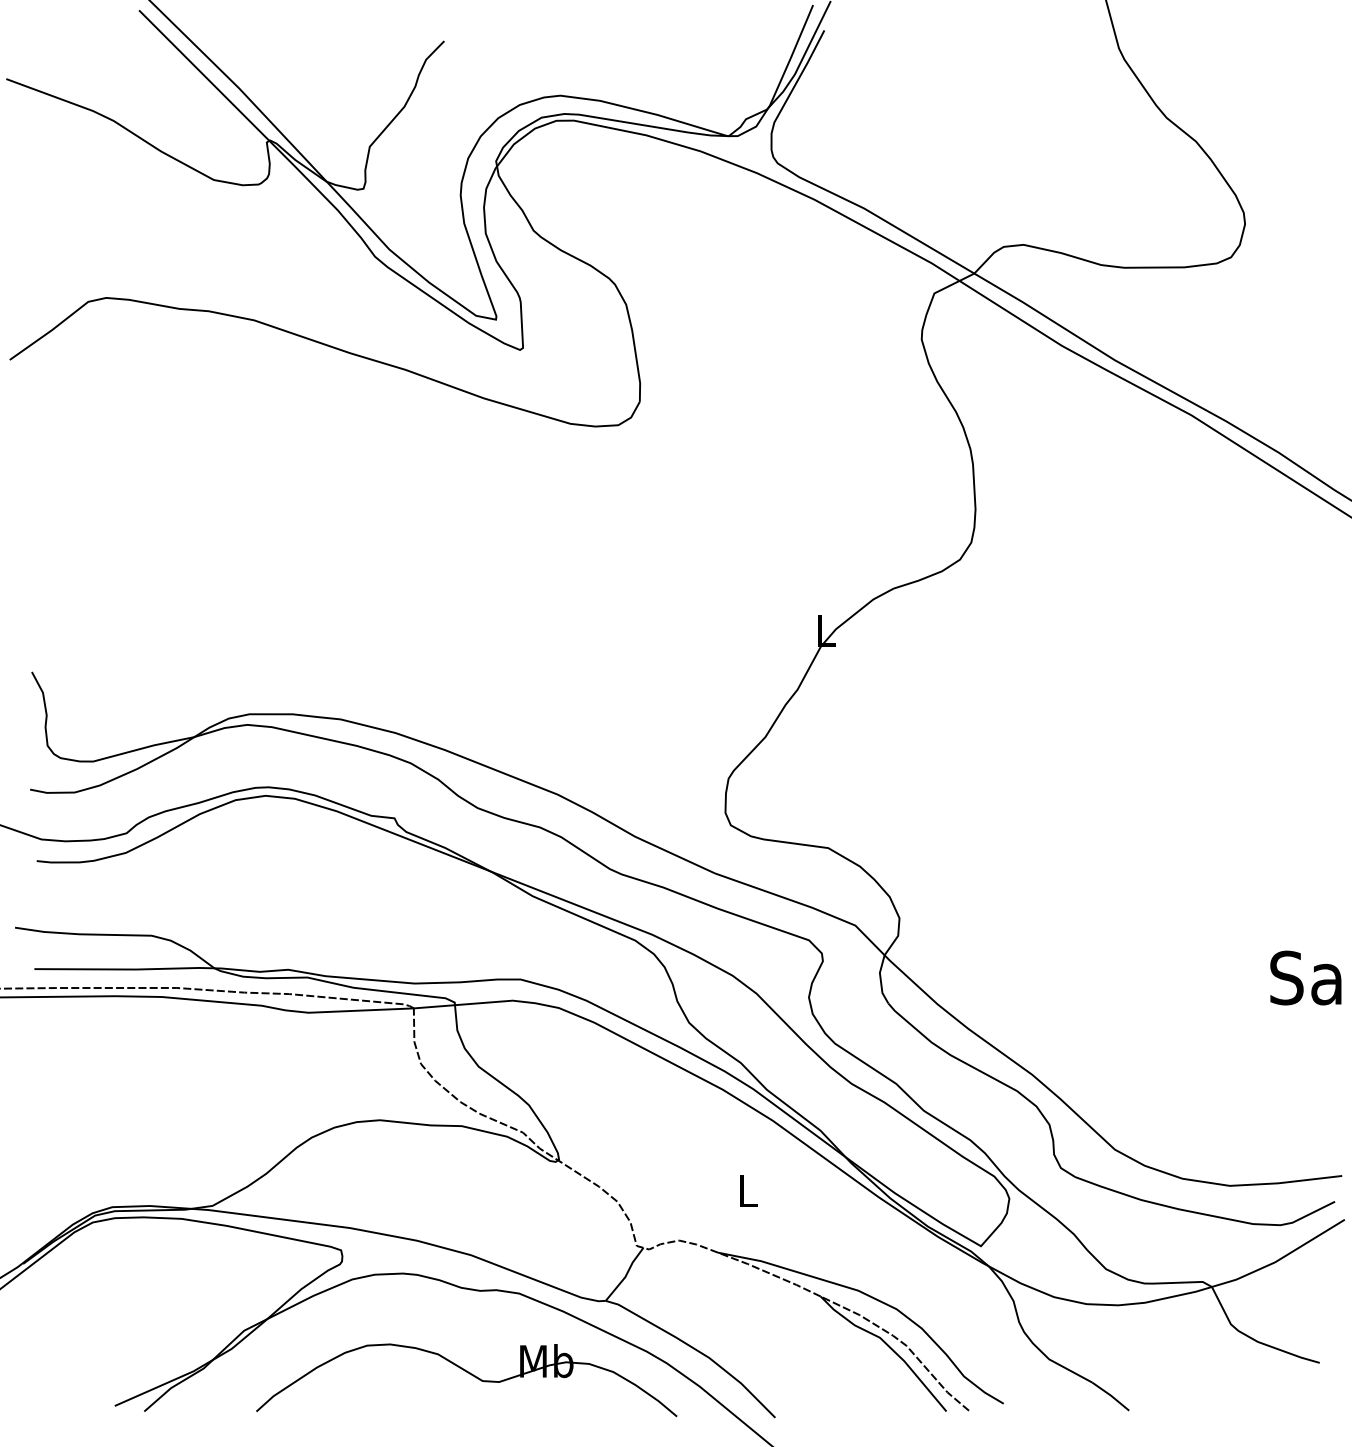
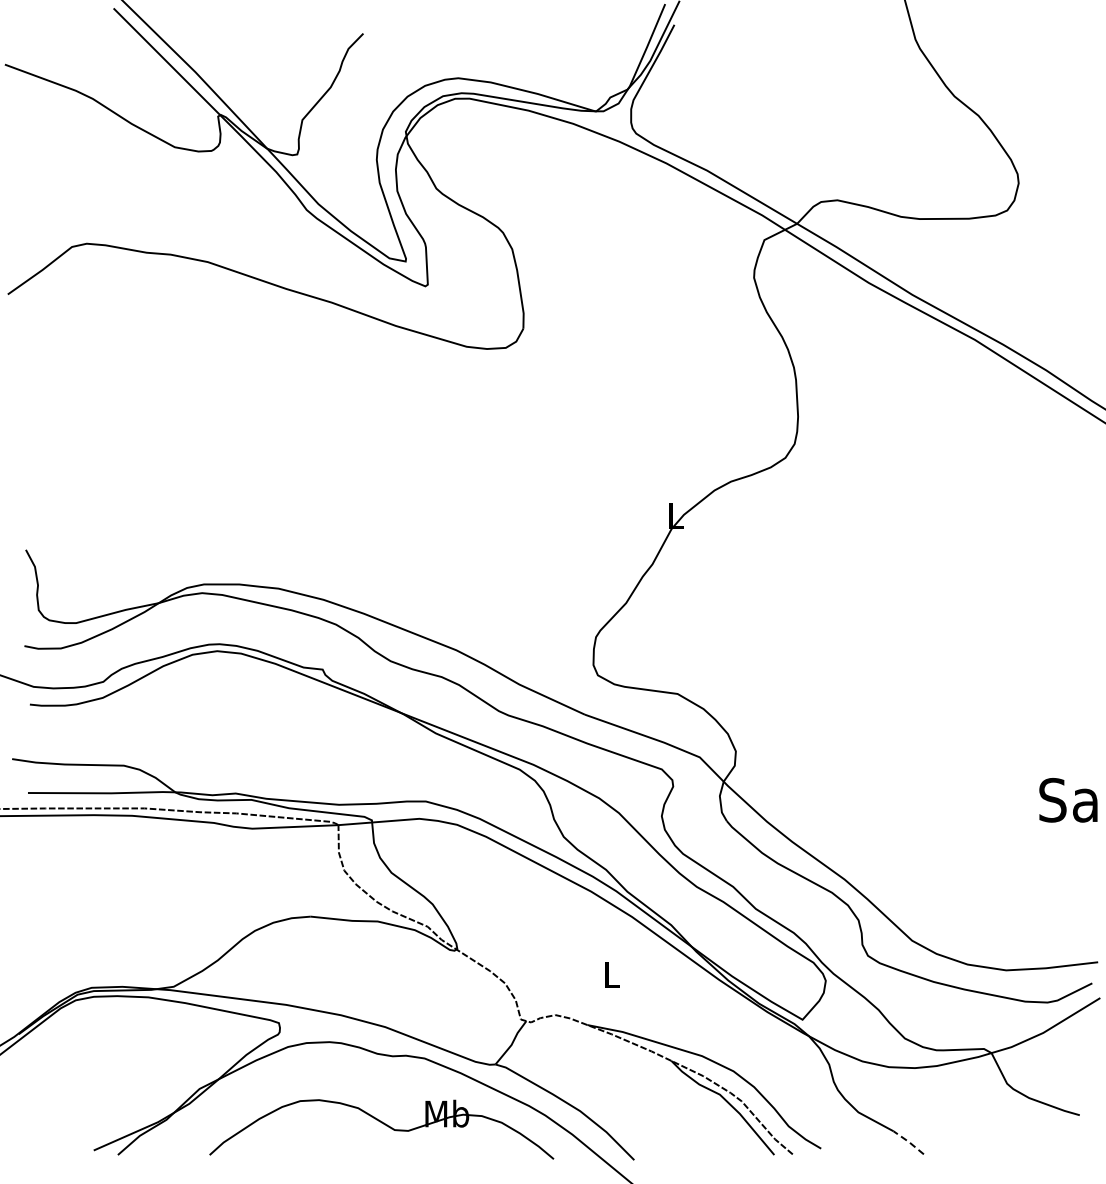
line: (1111, 1396) -> (909, 1142), solid -> dashed

